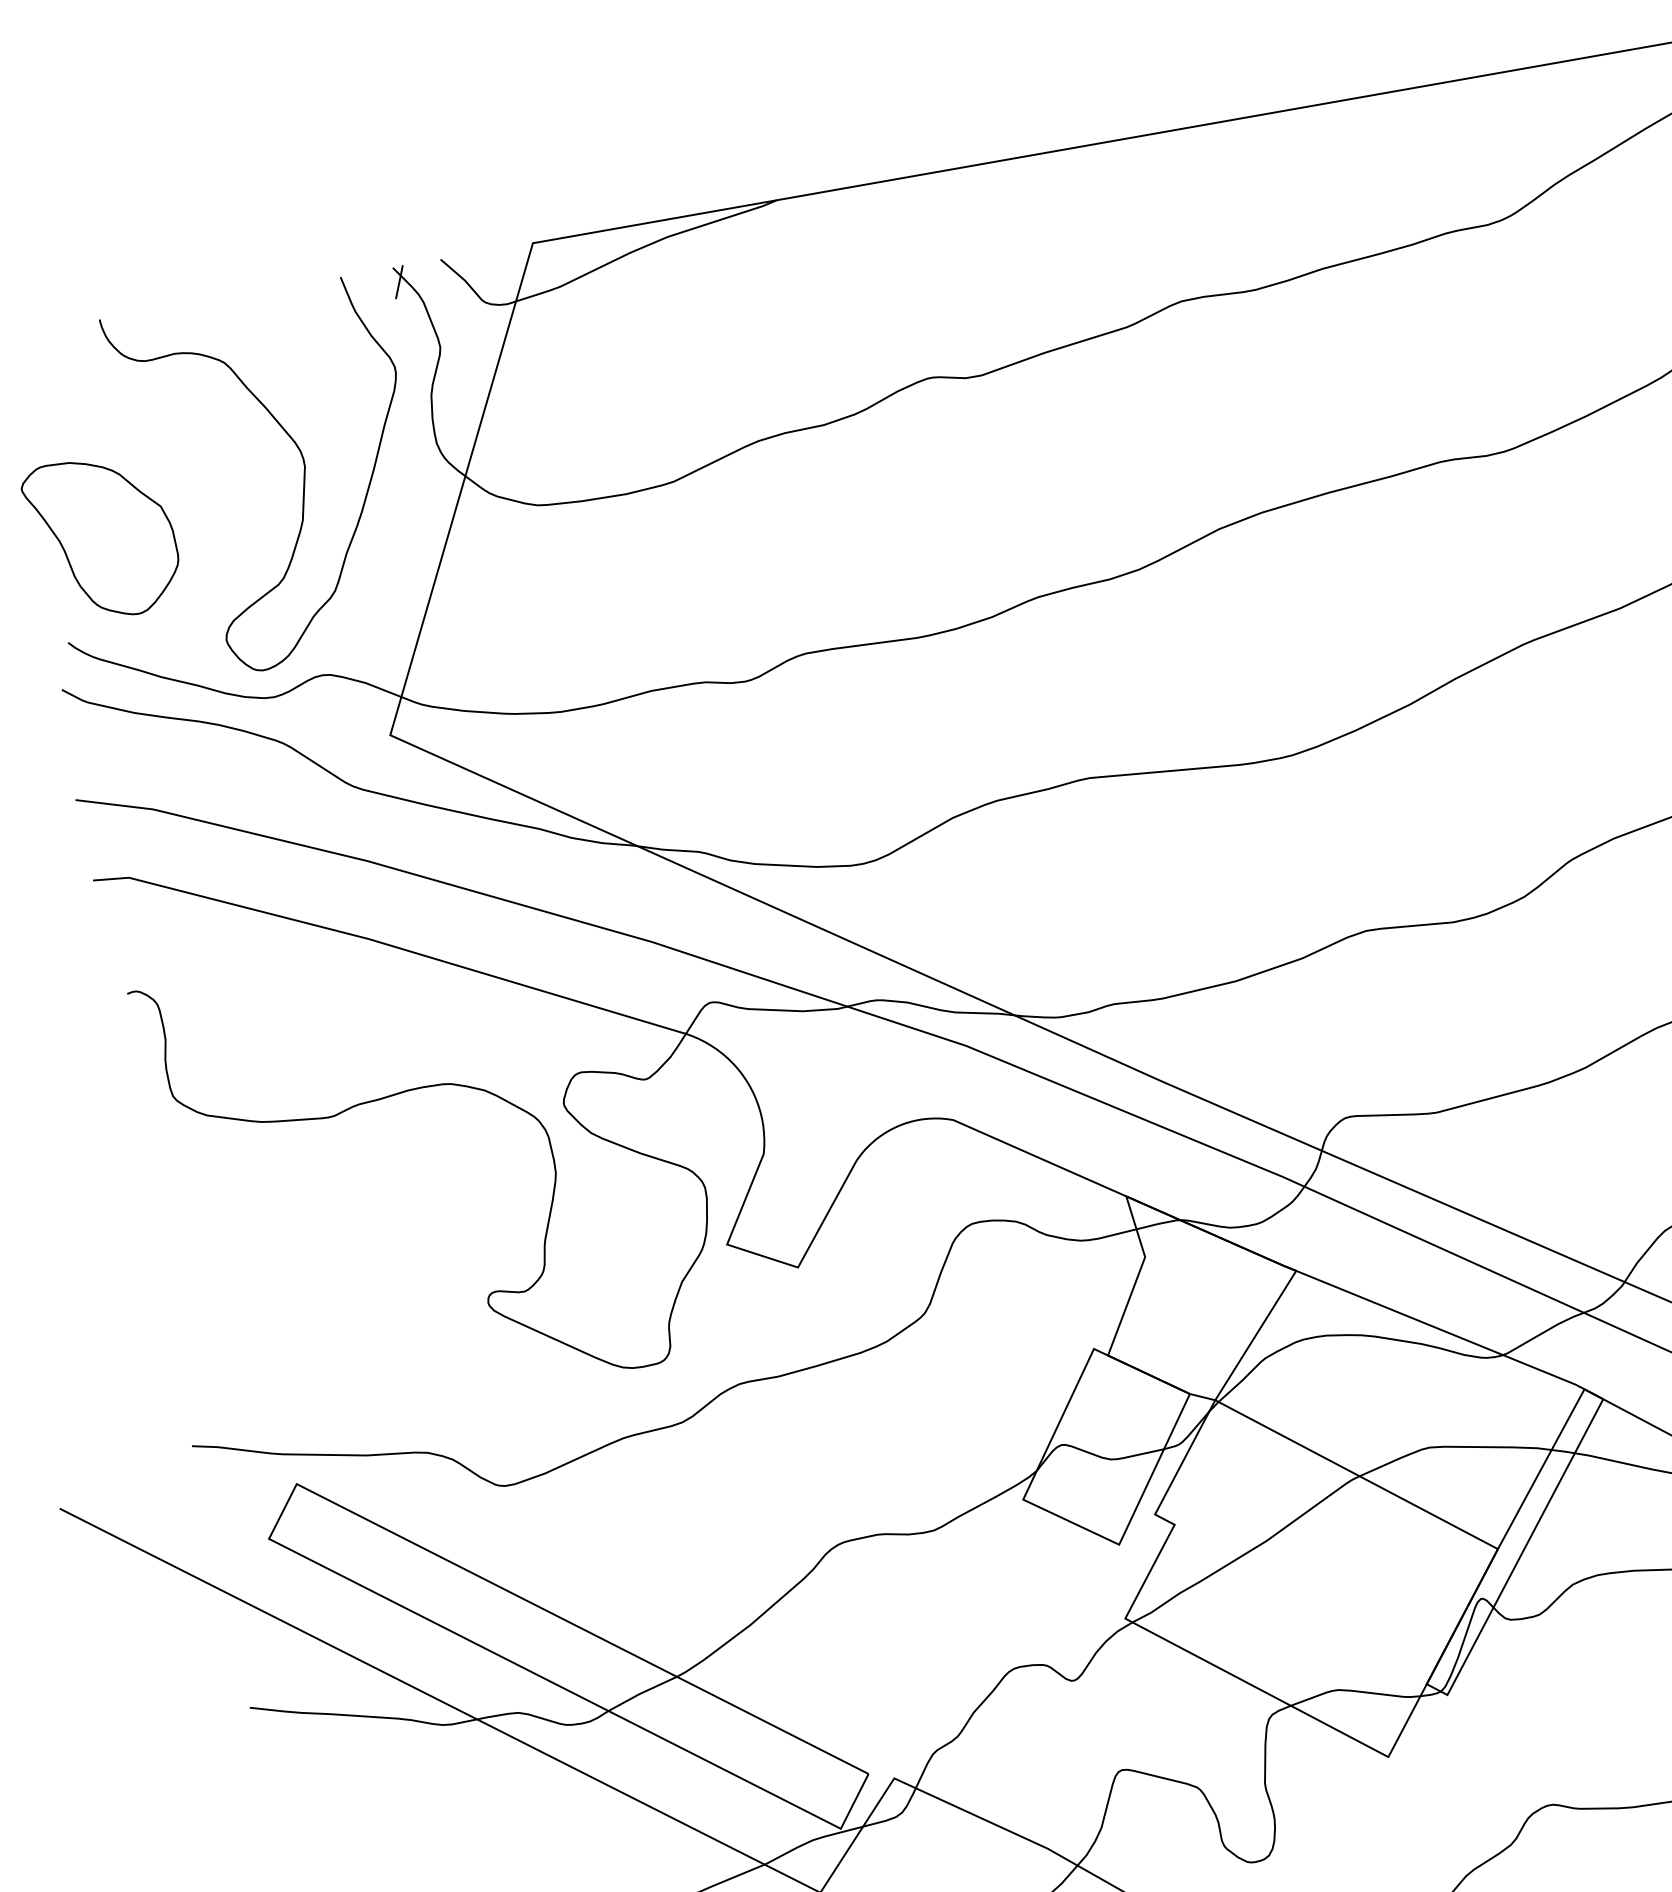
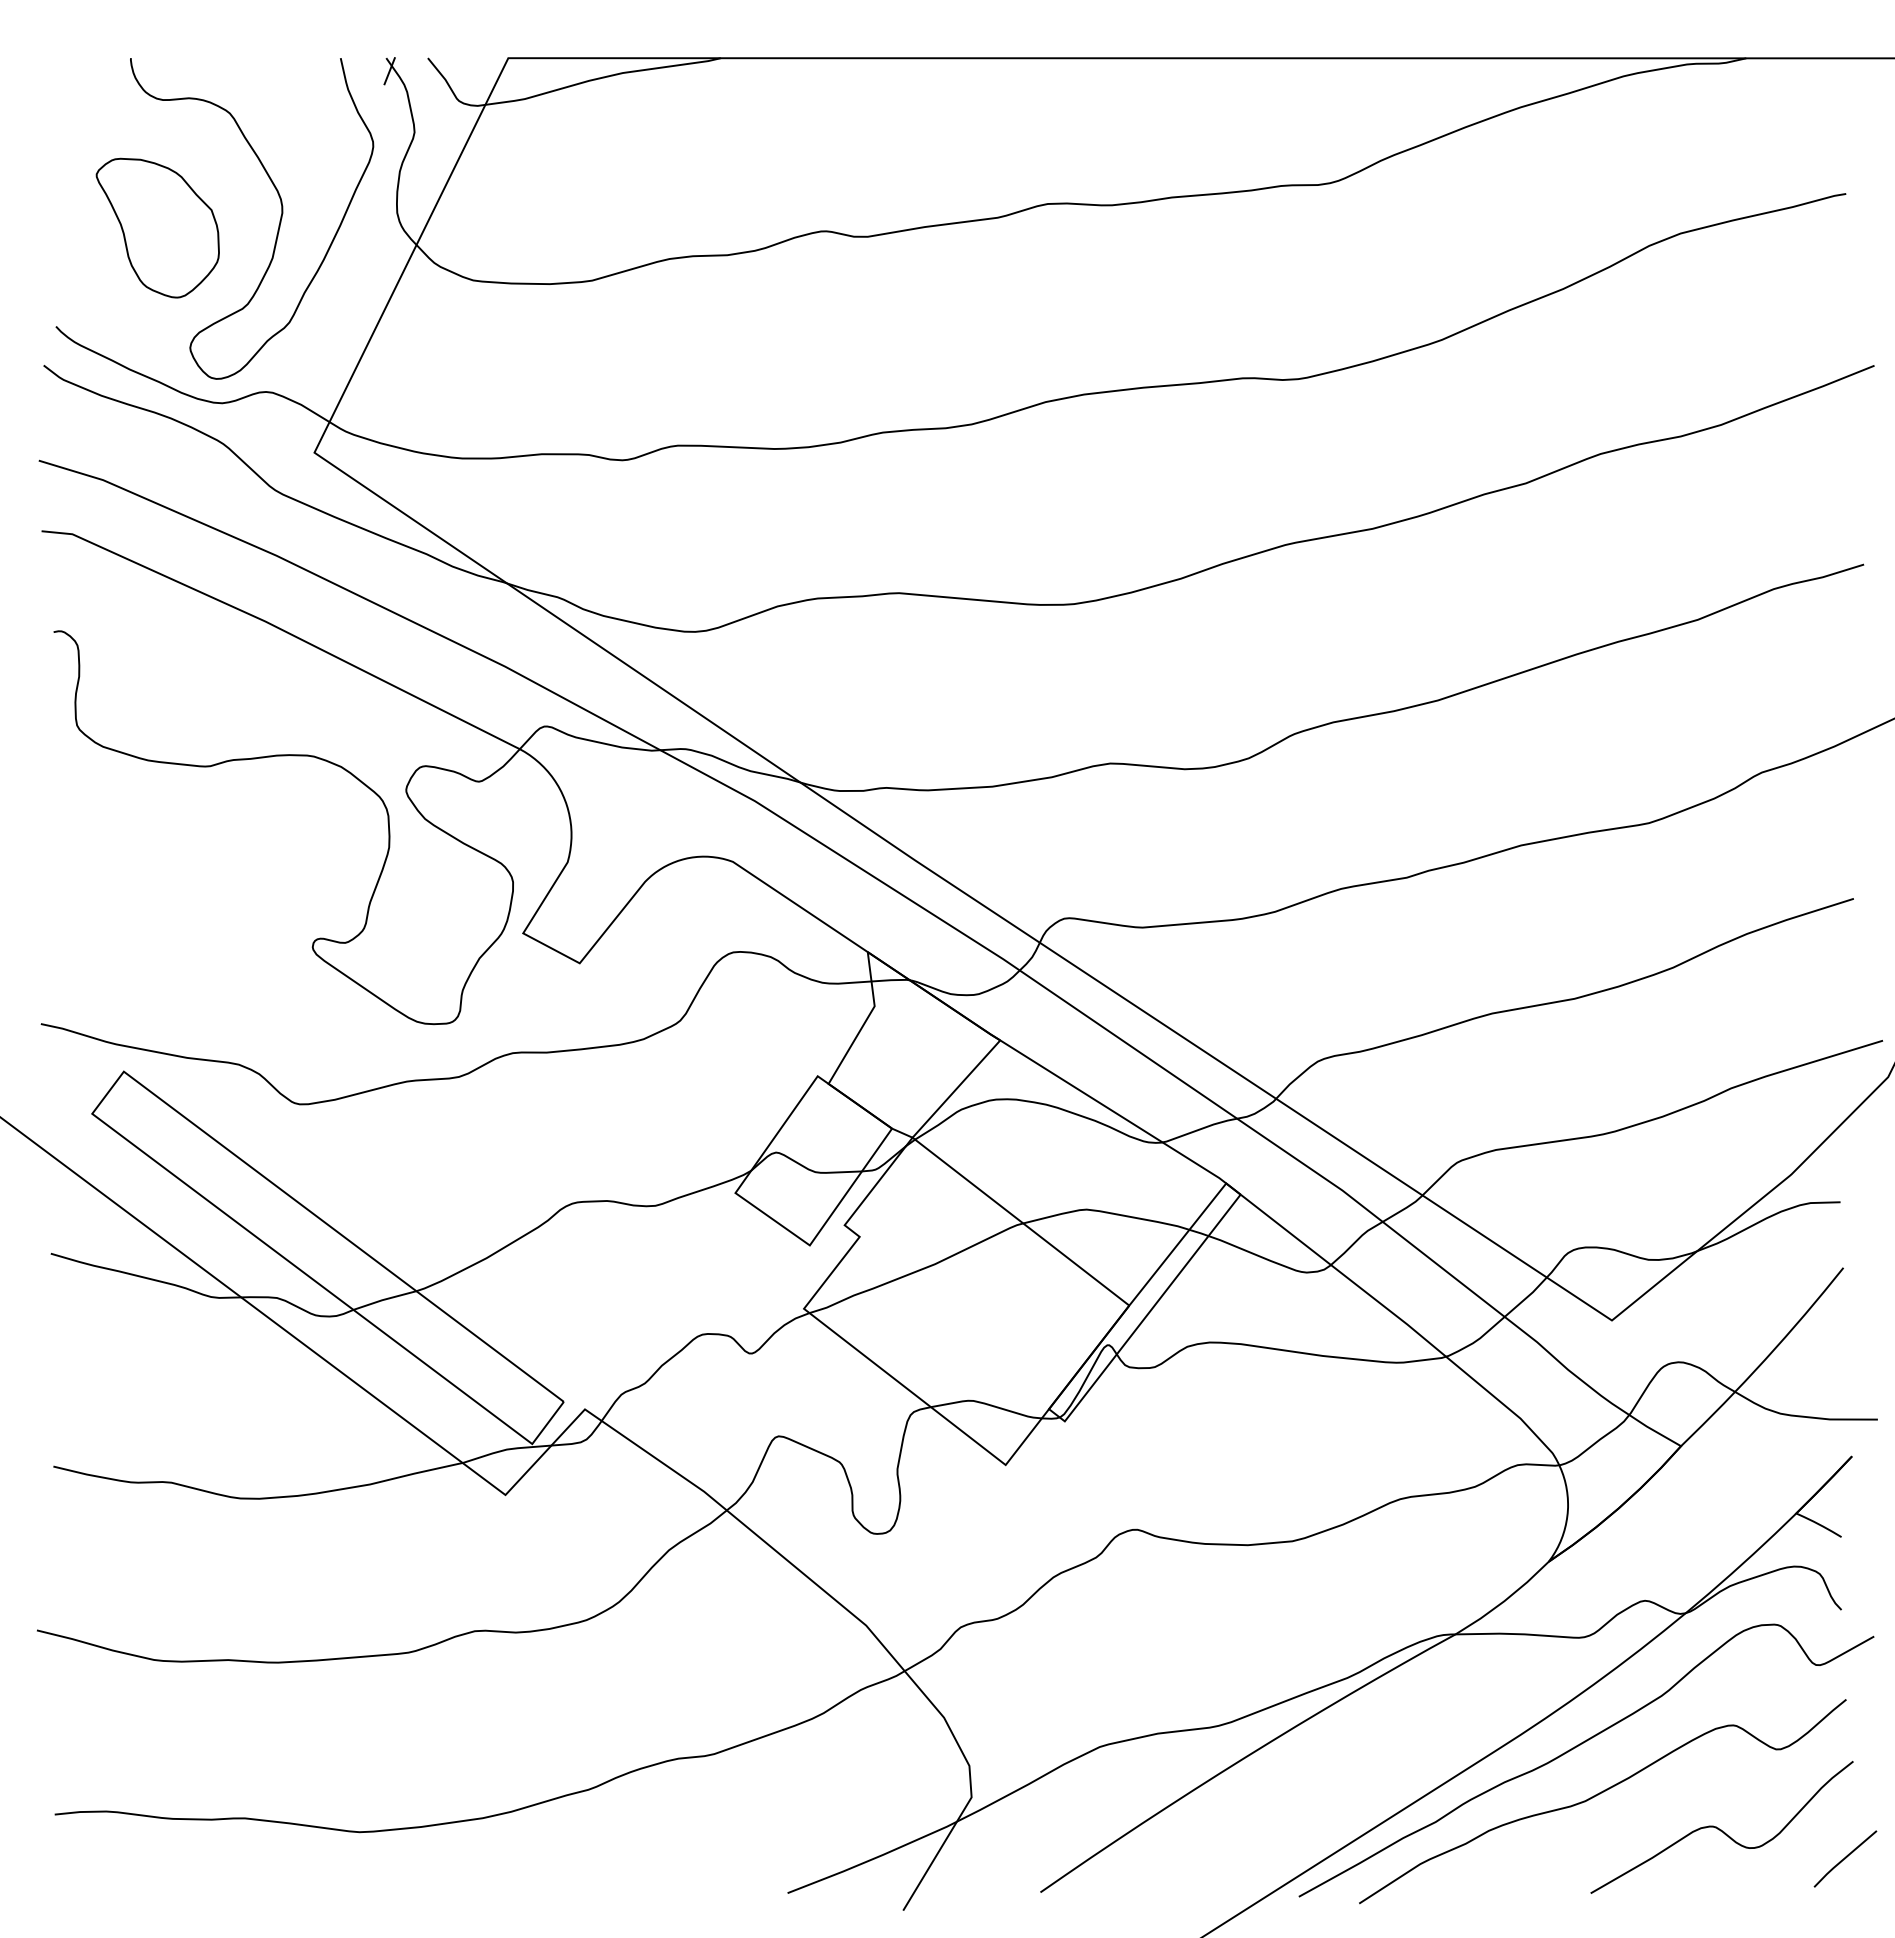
part: (102, 537) -> (157, 227), moved

